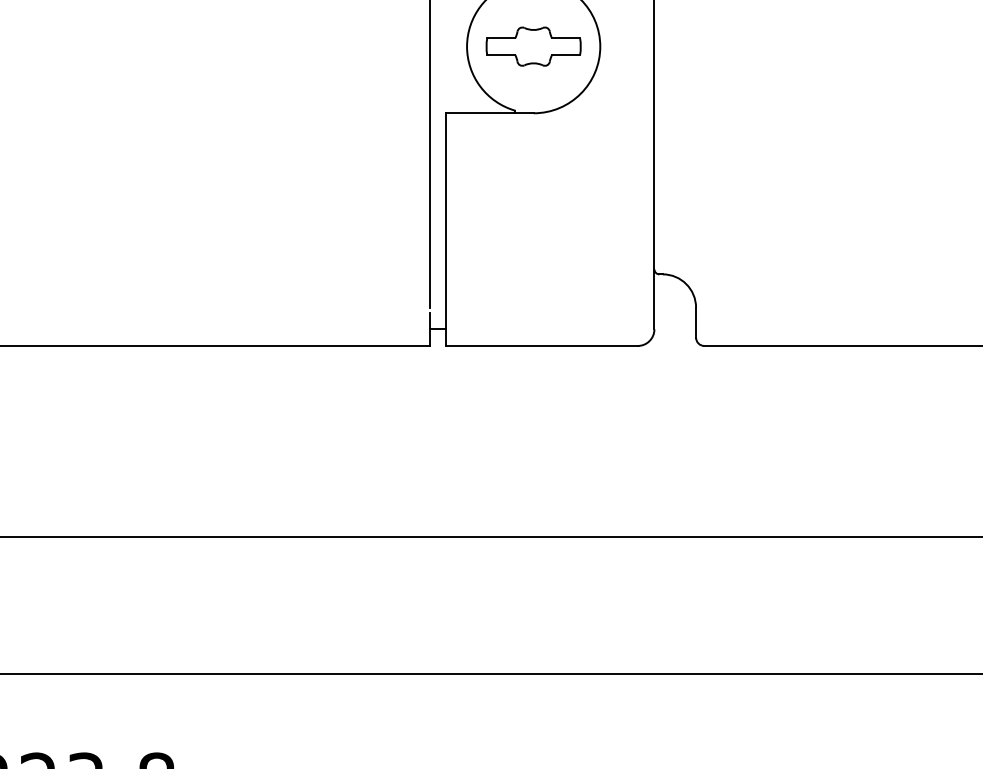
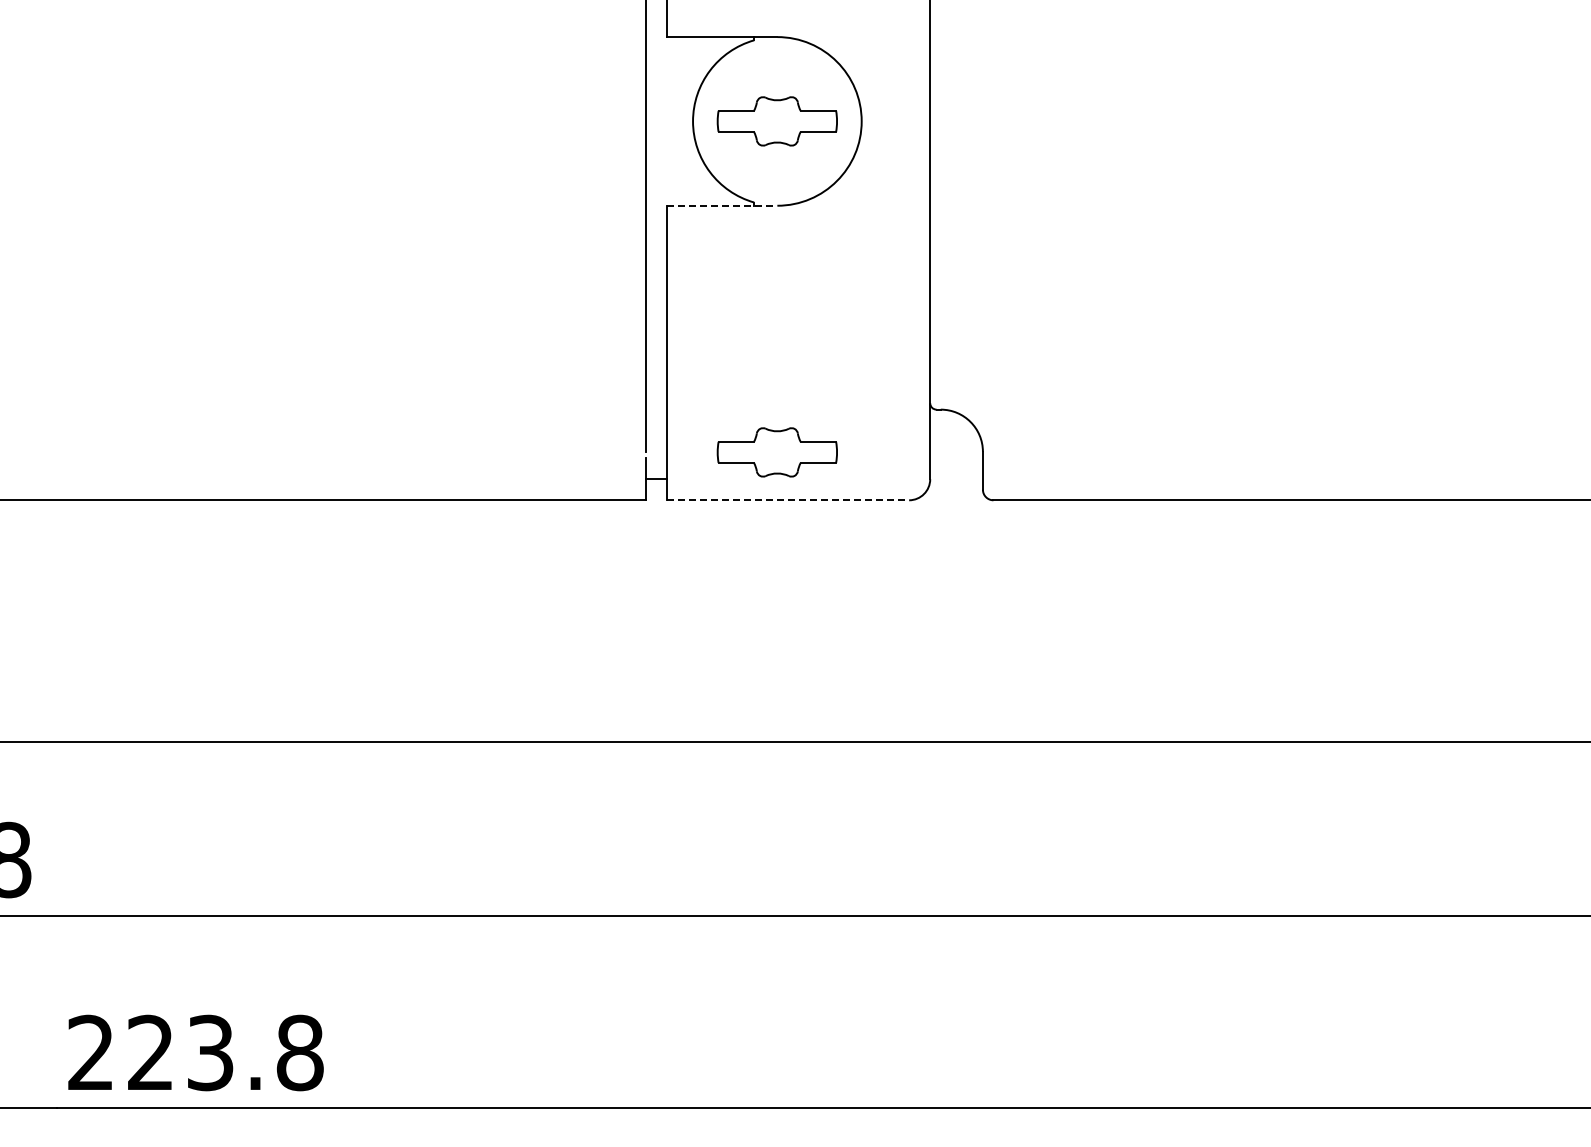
line: (490, 113) -> (722, 205), solid -> dashed
part: (532, 308) -> (776, 452), added
line: (542, 346) -> (788, 500), solid -> dashed

